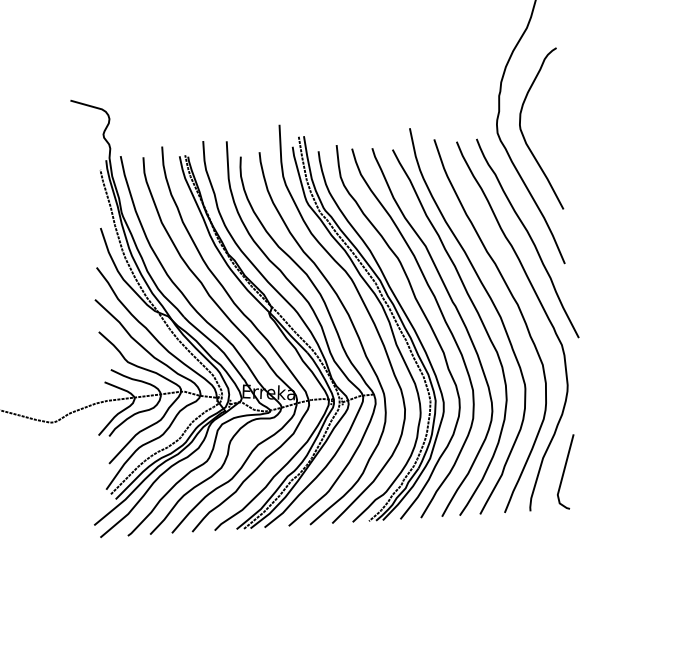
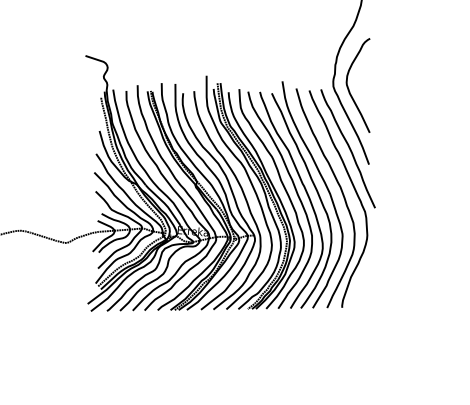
line: (565, 473) -> (363, 286), removed

